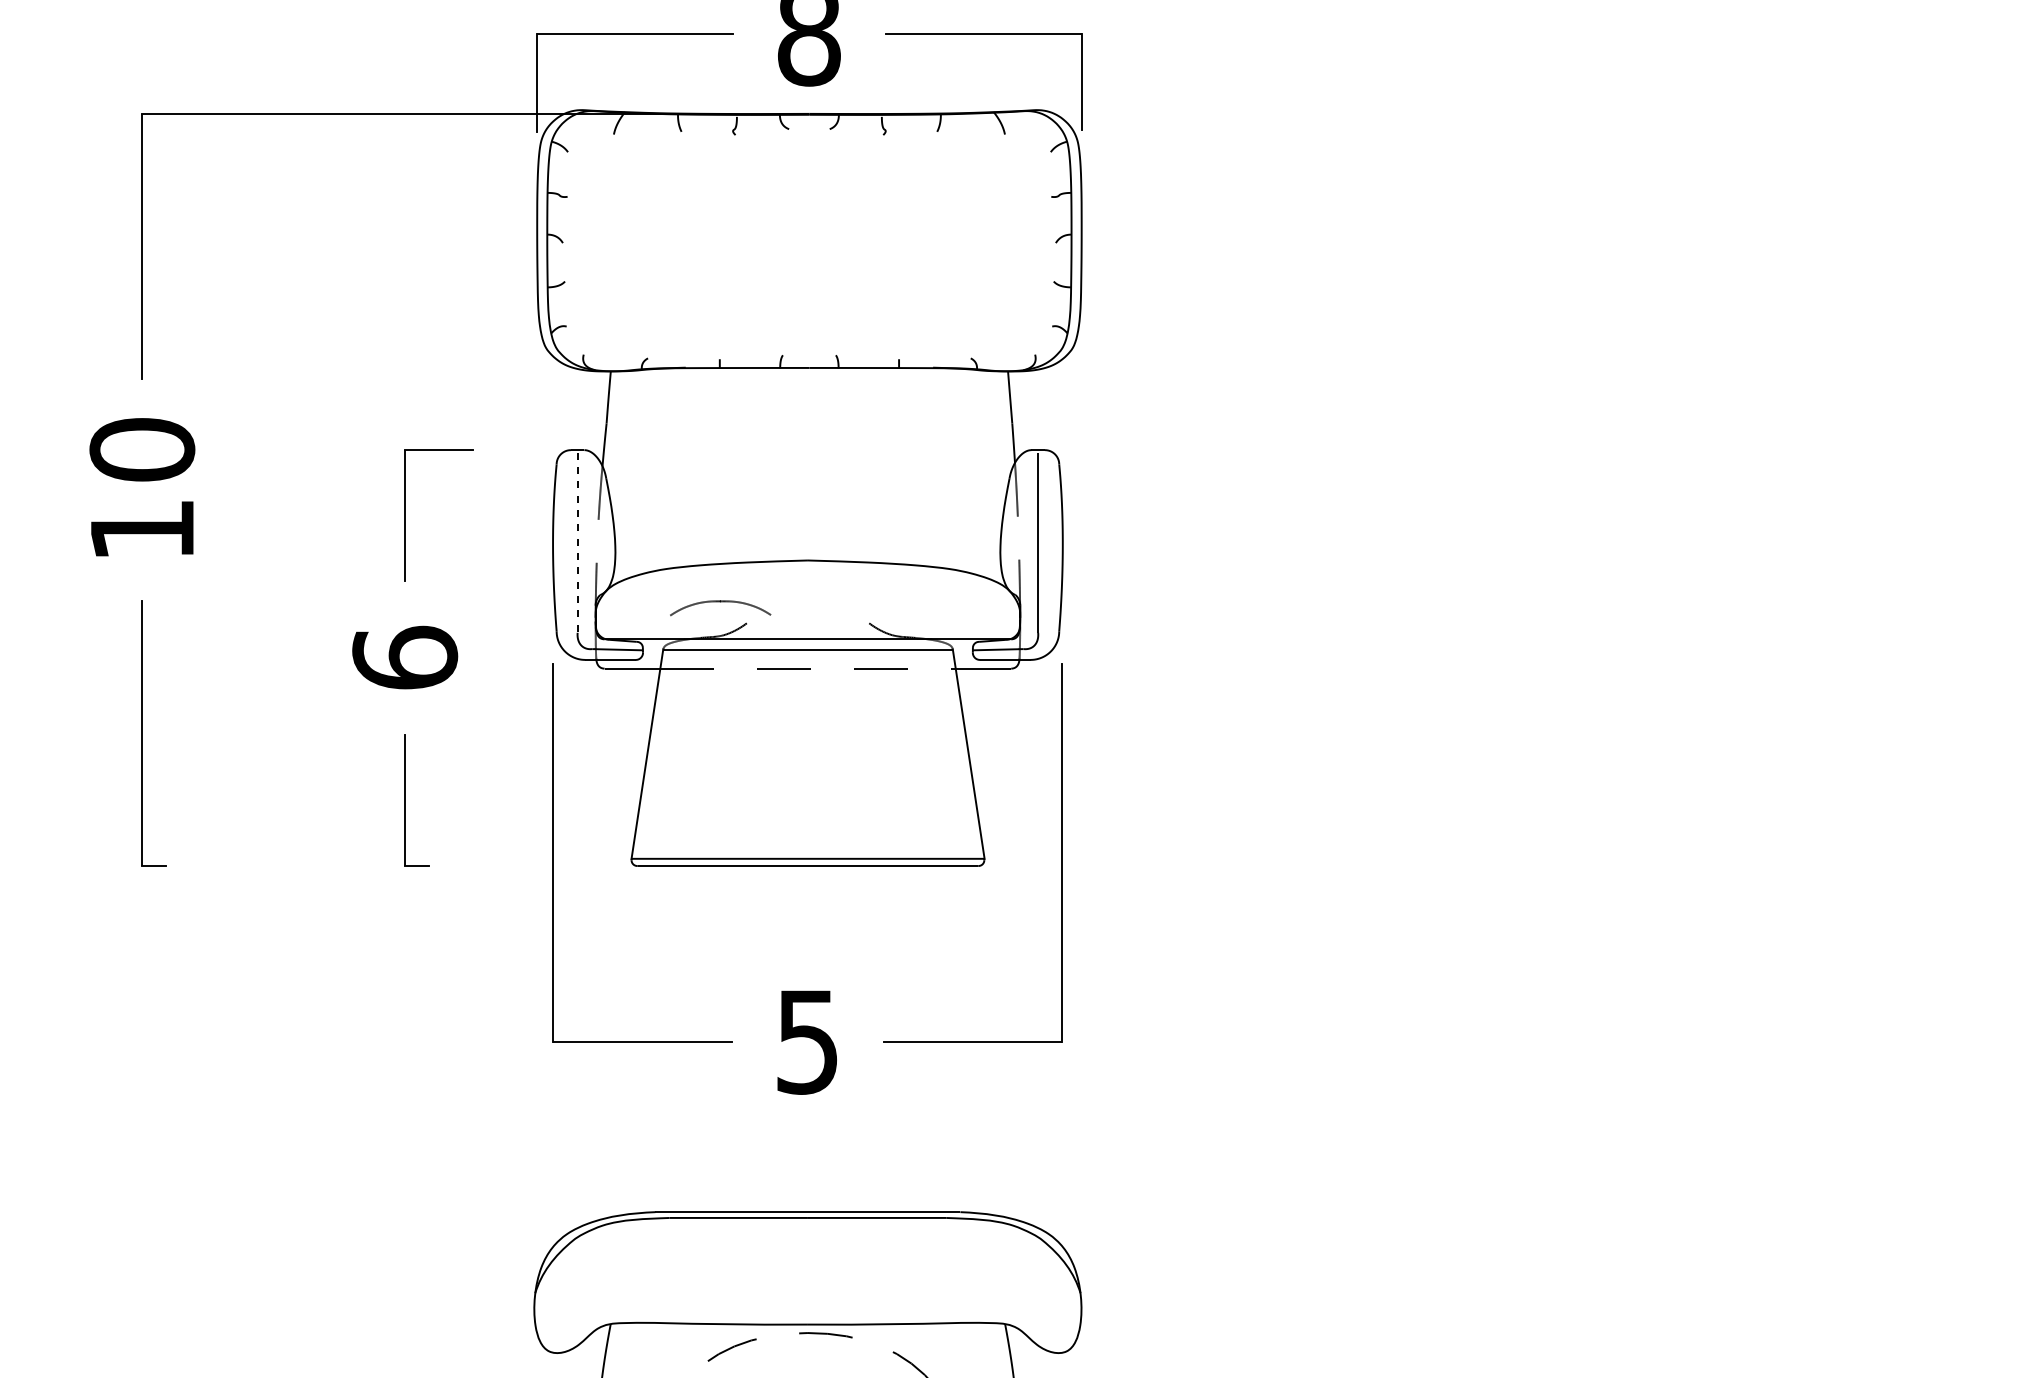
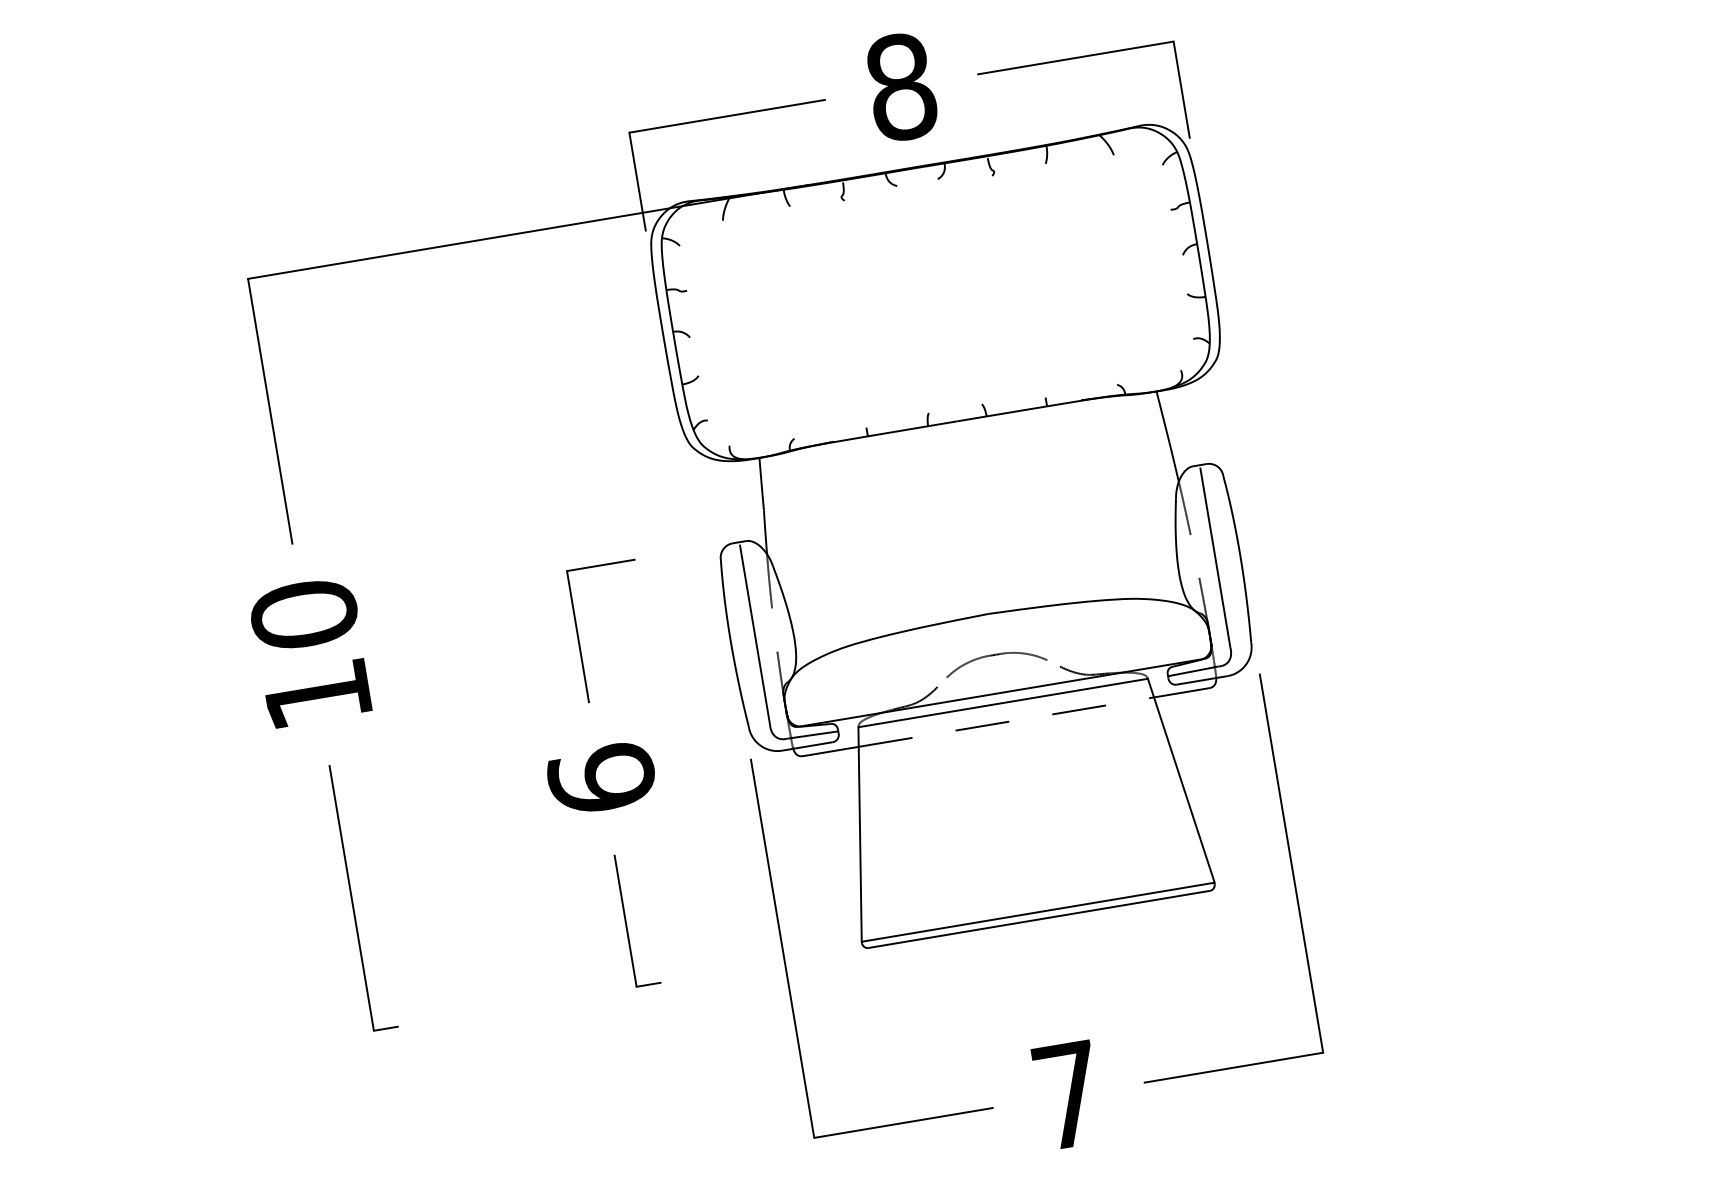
line: (577, 543) -> (754, 635), dashed -> solid
part: (720, 608) -> (995, 662), moved
text: (807, 1042) -> (1068, 1095), 5 -> 7

